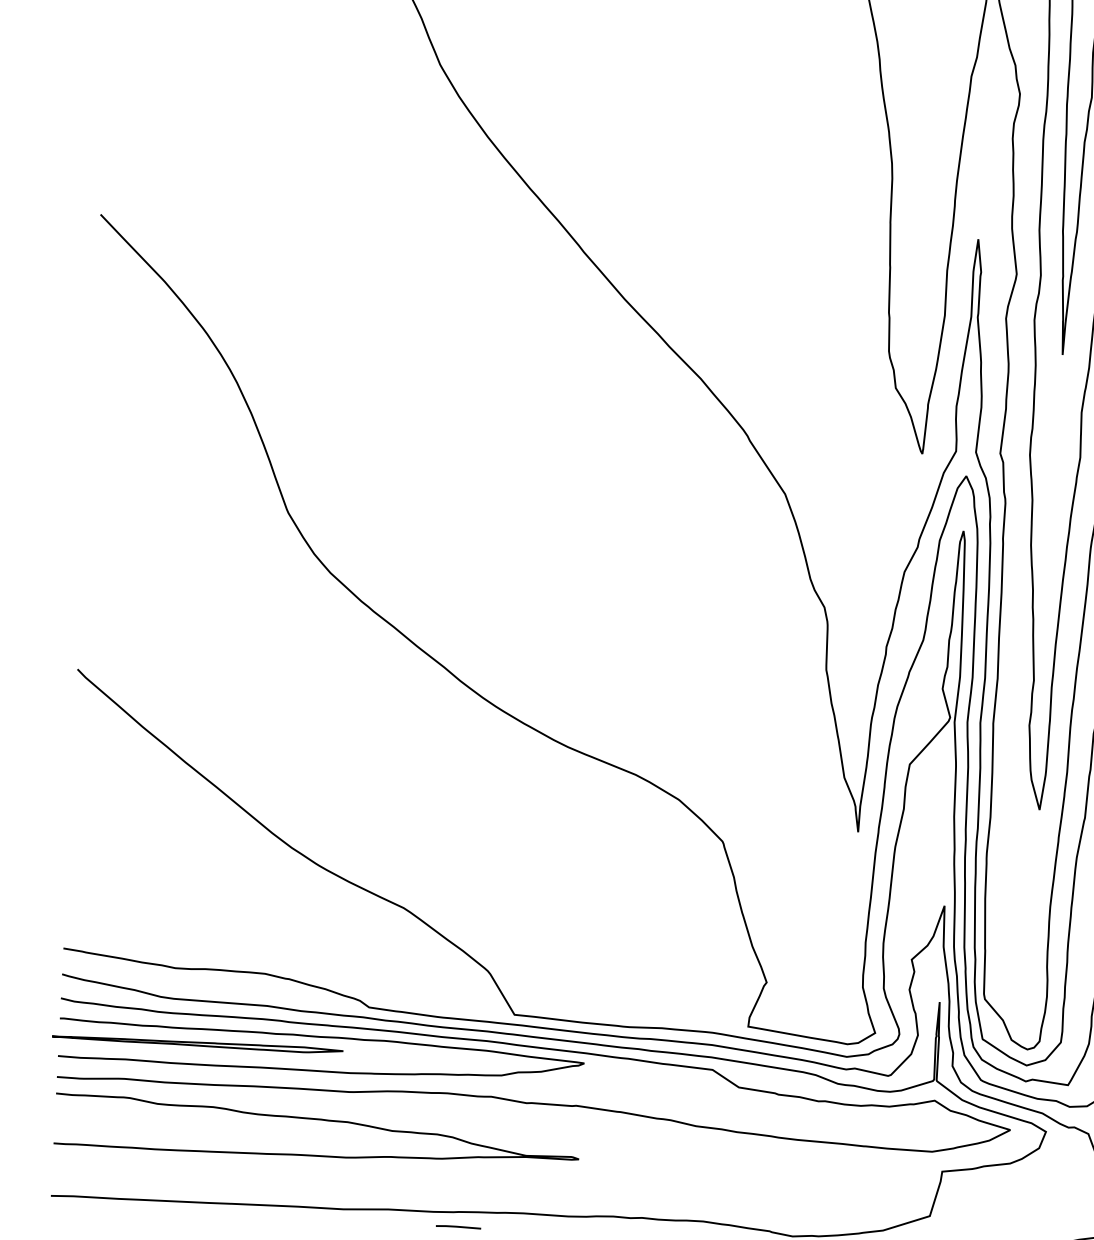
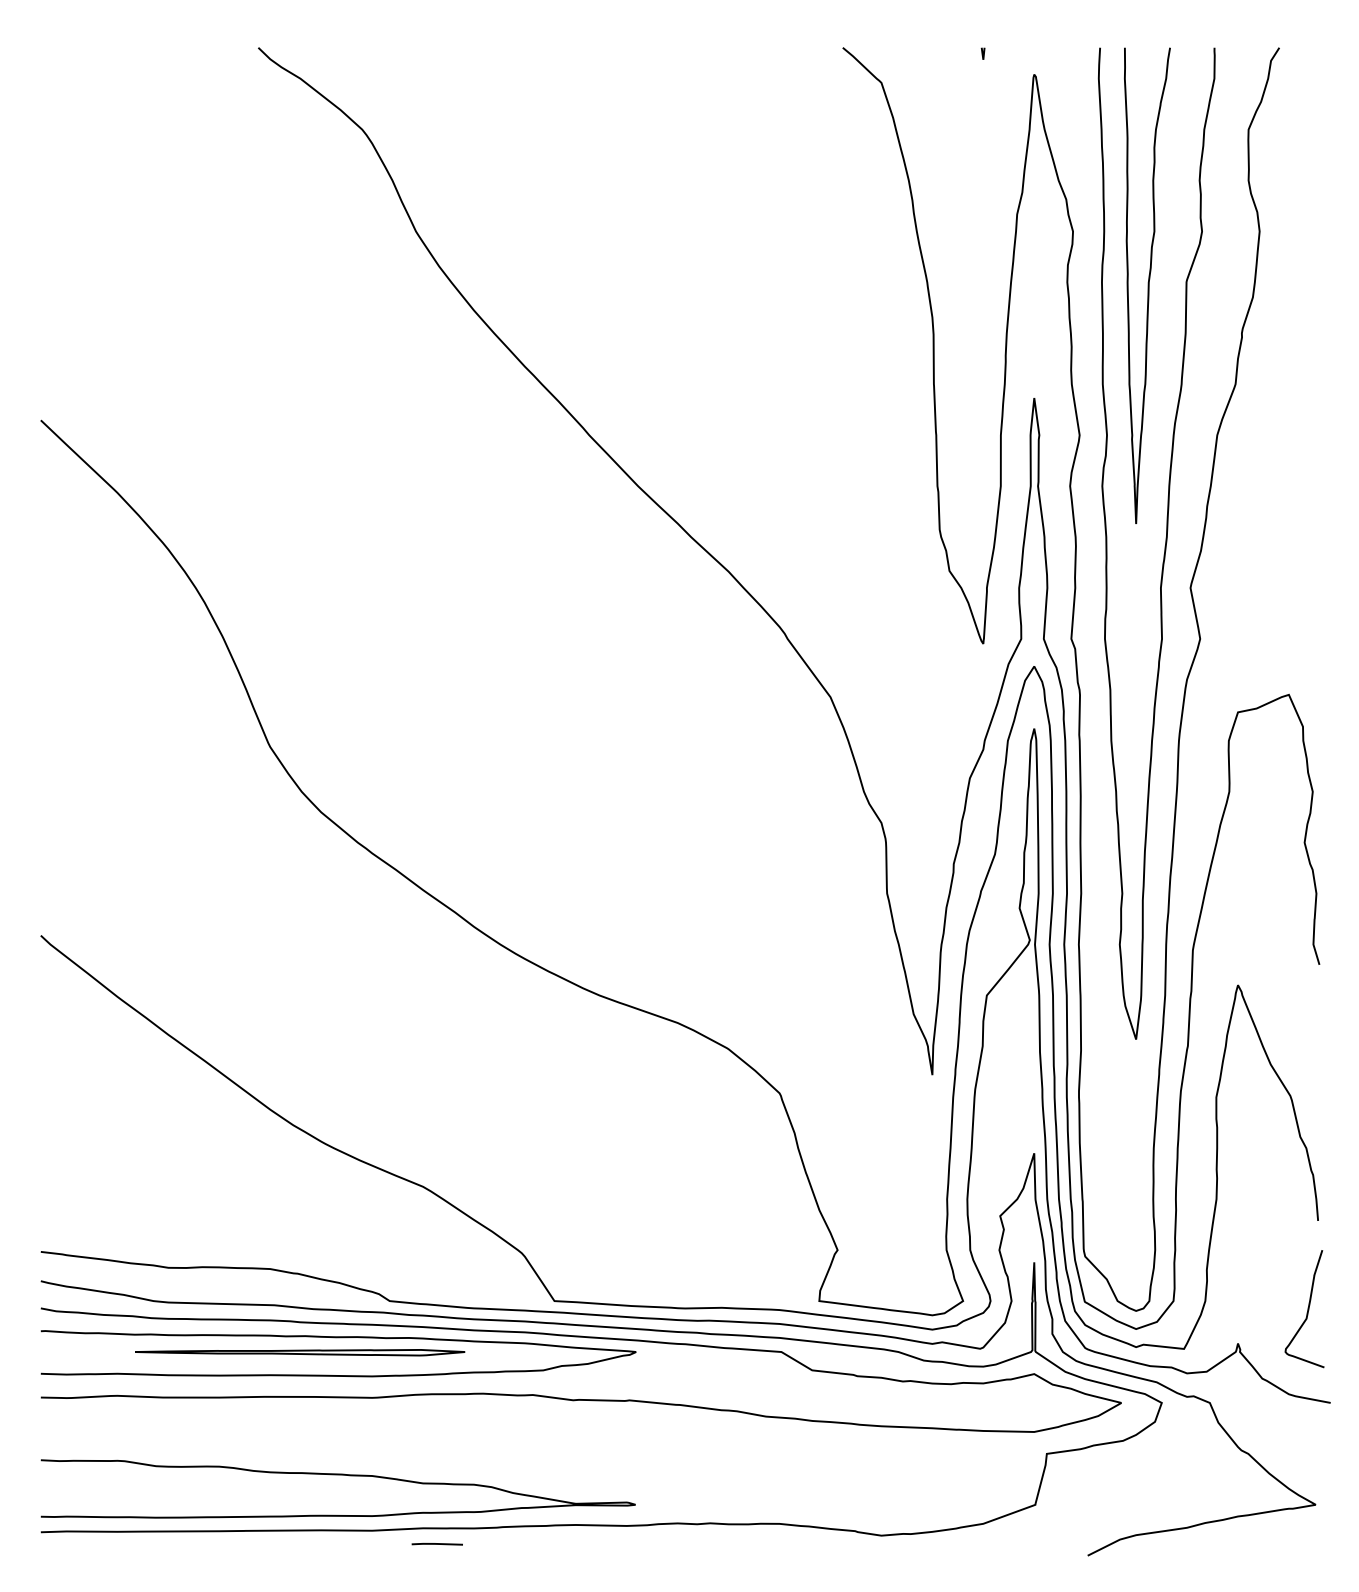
part: (198, 1044) -> (300, 1352), moved
curve: (317, 1120) -> (337, 1475), moved
line: (457, 1226) -> (436, 1543), moved

